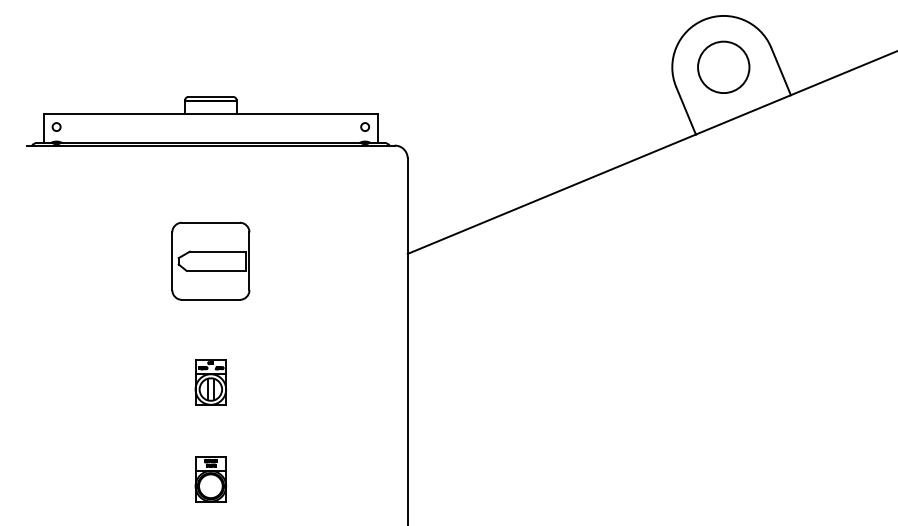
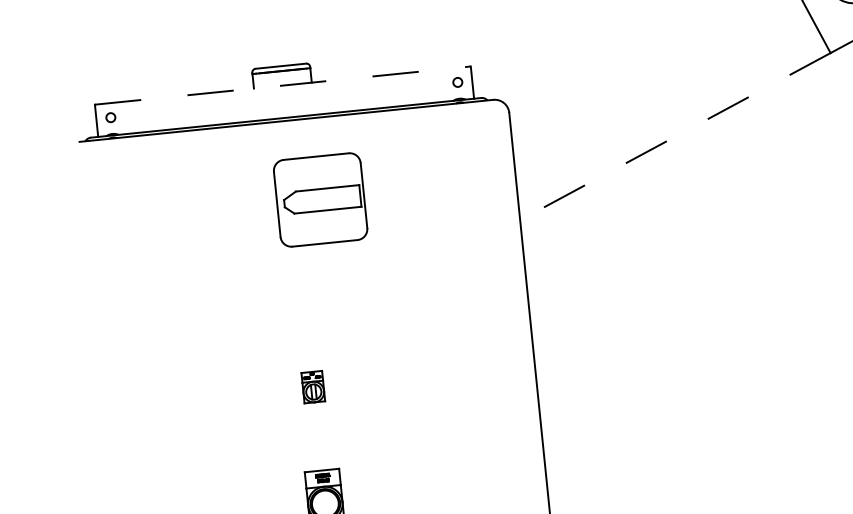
line: (211, 114) -> (283, 85), solid -> dashed
line: (551, 194) -> (675, 136), solid -> dashed
part: (210, 260) -> (320, 199), moved
part: (210, 382) -> (313, 387), size x0.6

